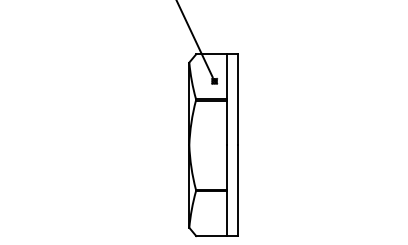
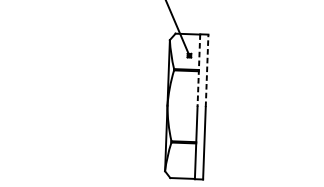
line: (227, 99) -> (199, 70), solid -> dashed
line: (237, 99) -> (207, 70), solid -> dashed

